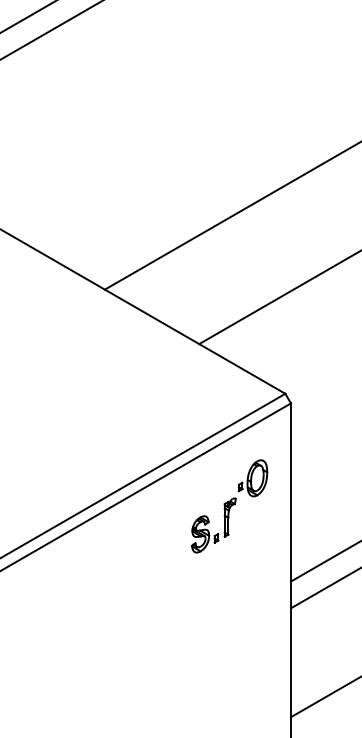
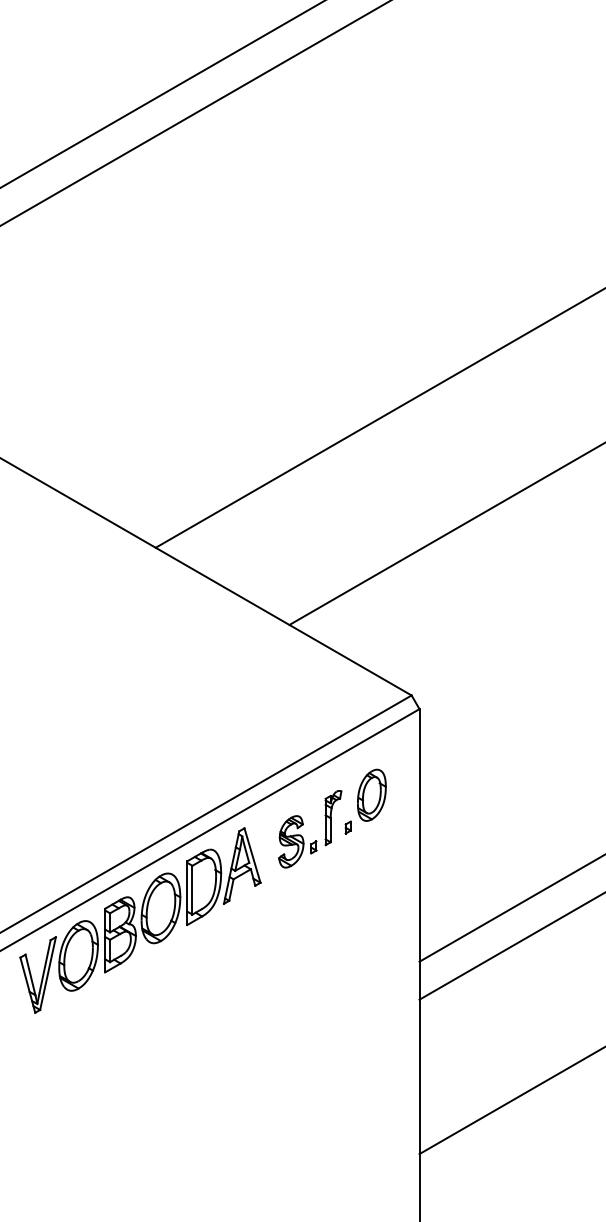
part: (257, 477) -> (371, 794), moved
part: (209, 522) -> (303, 825), moved
part: (94, 552) -> (140, 920), added

